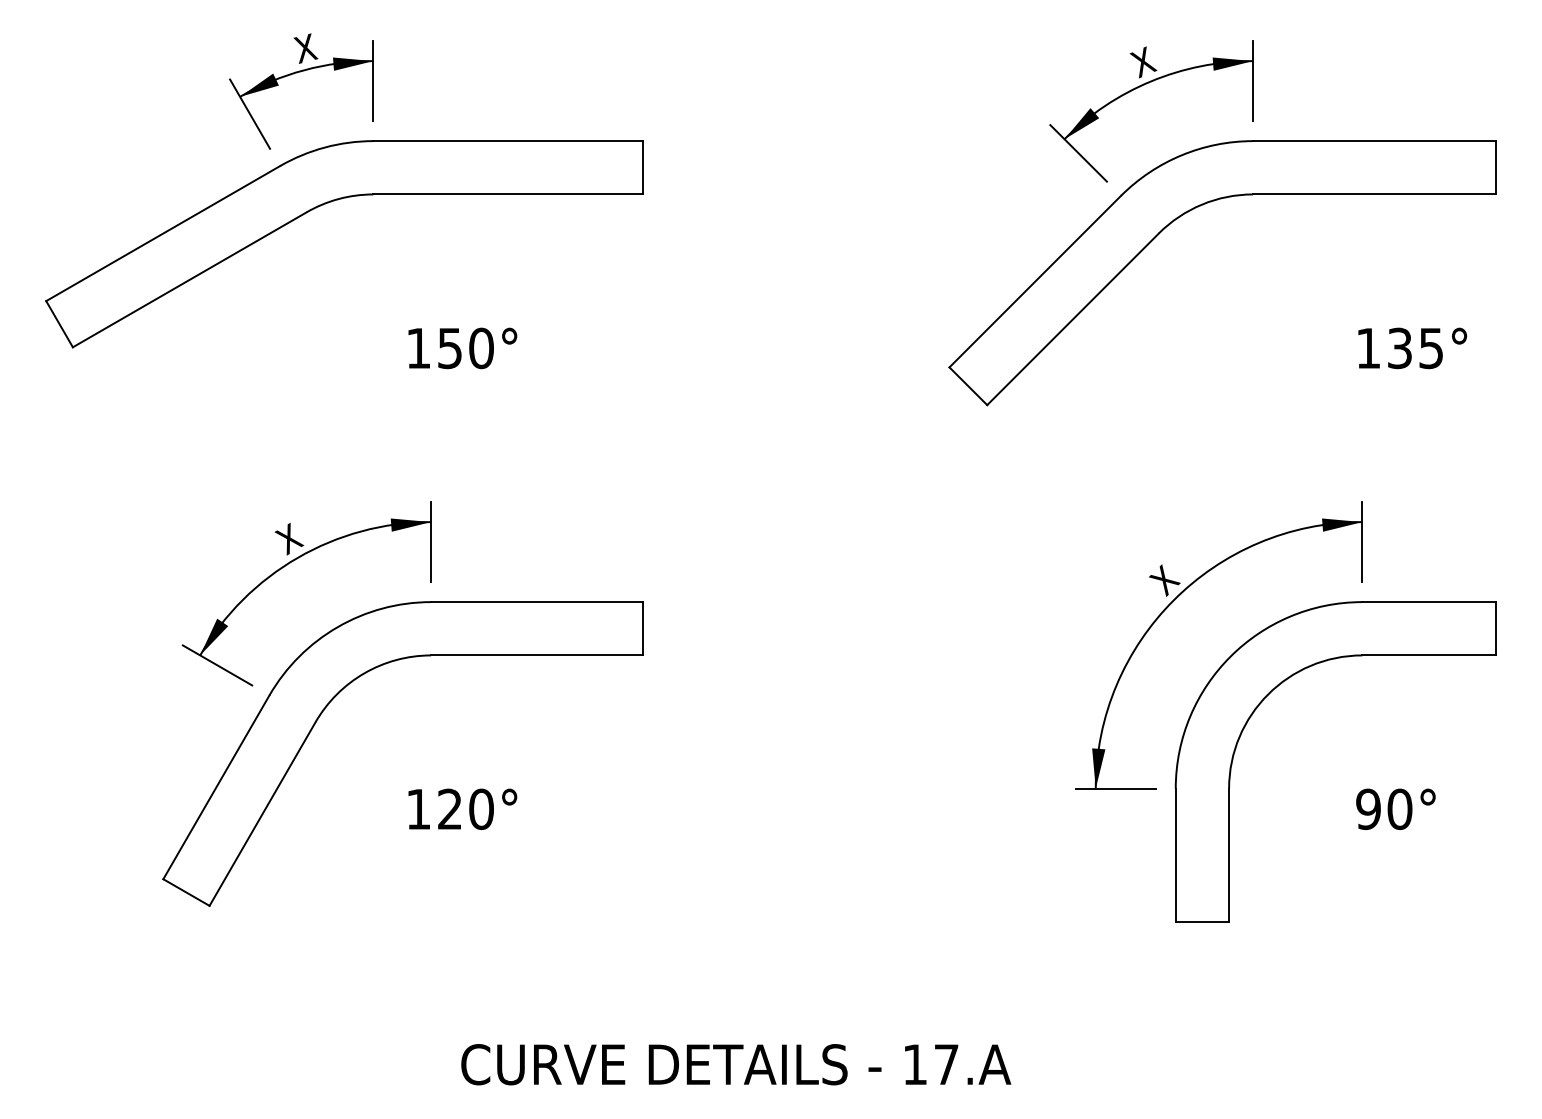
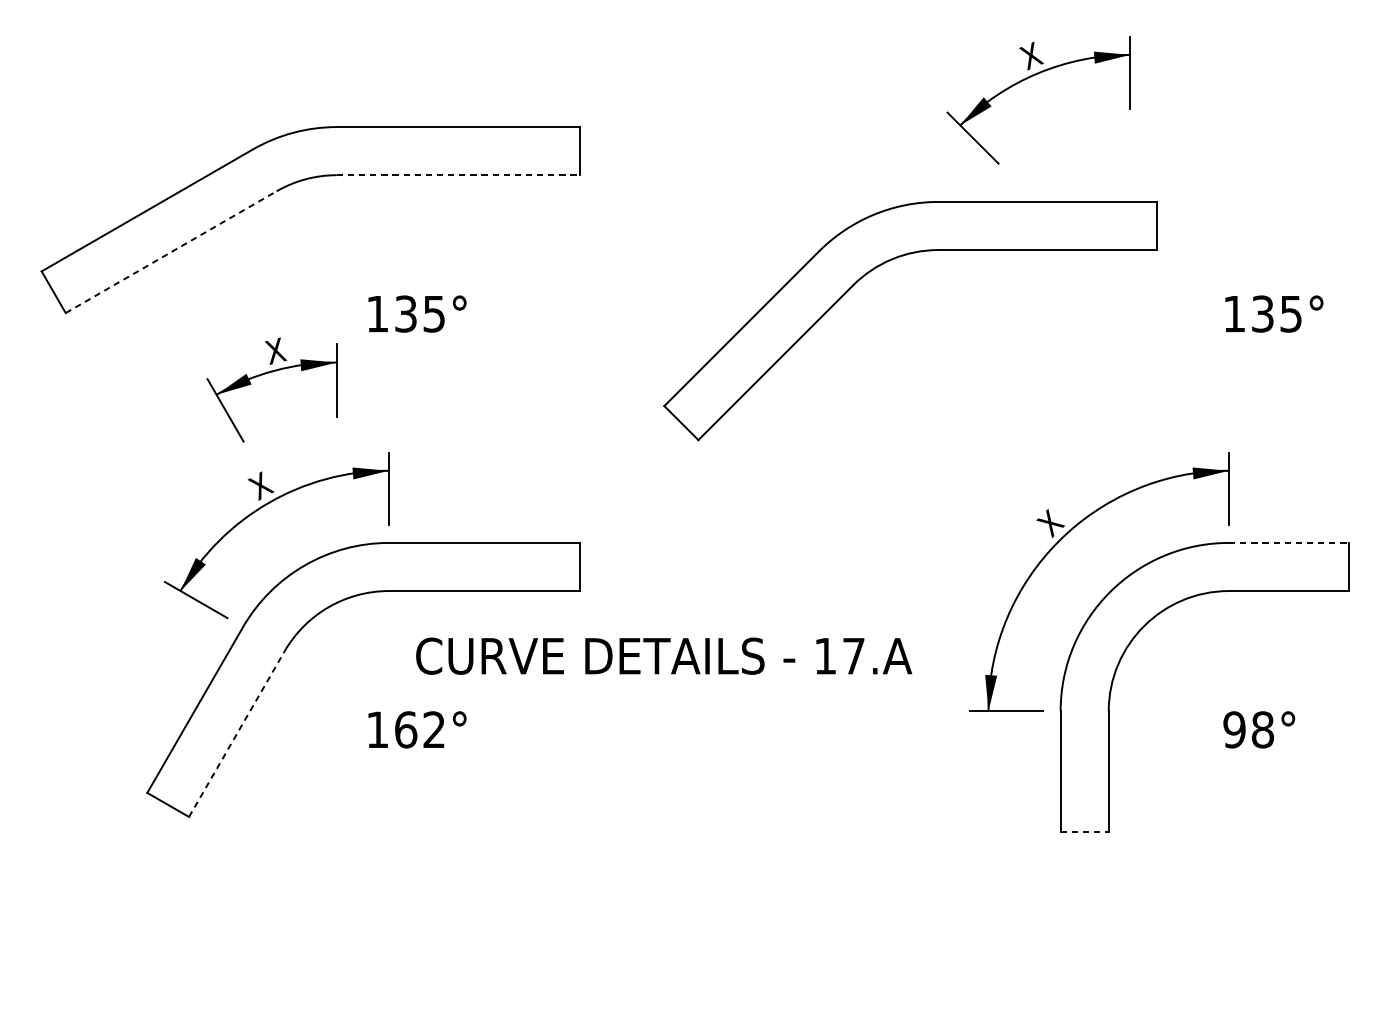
part: (297, 73) -> (268, 373), moved
line: (508, 194) -> (458, 175), solid -> dashed
part: (1190, 211) -> (881, 265), moved
line: (189, 279) -> (170, 251), solid -> dashed
text: (465, 348) -> (419, 314), 150° -> 135°
line: (1429, 602) -> (1289, 543), solid -> dashed
text: (1399, 808) -> (1262, 729), 90° -> 98°
text: (465, 809) -> (419, 730), 120° -> 162°
line: (262, 813) -> (236, 733), solid -> dashed
line: (1202, 922) -> (1084, 831), solid -> dashed
text: (736, 1064) -> (664, 656), moved

